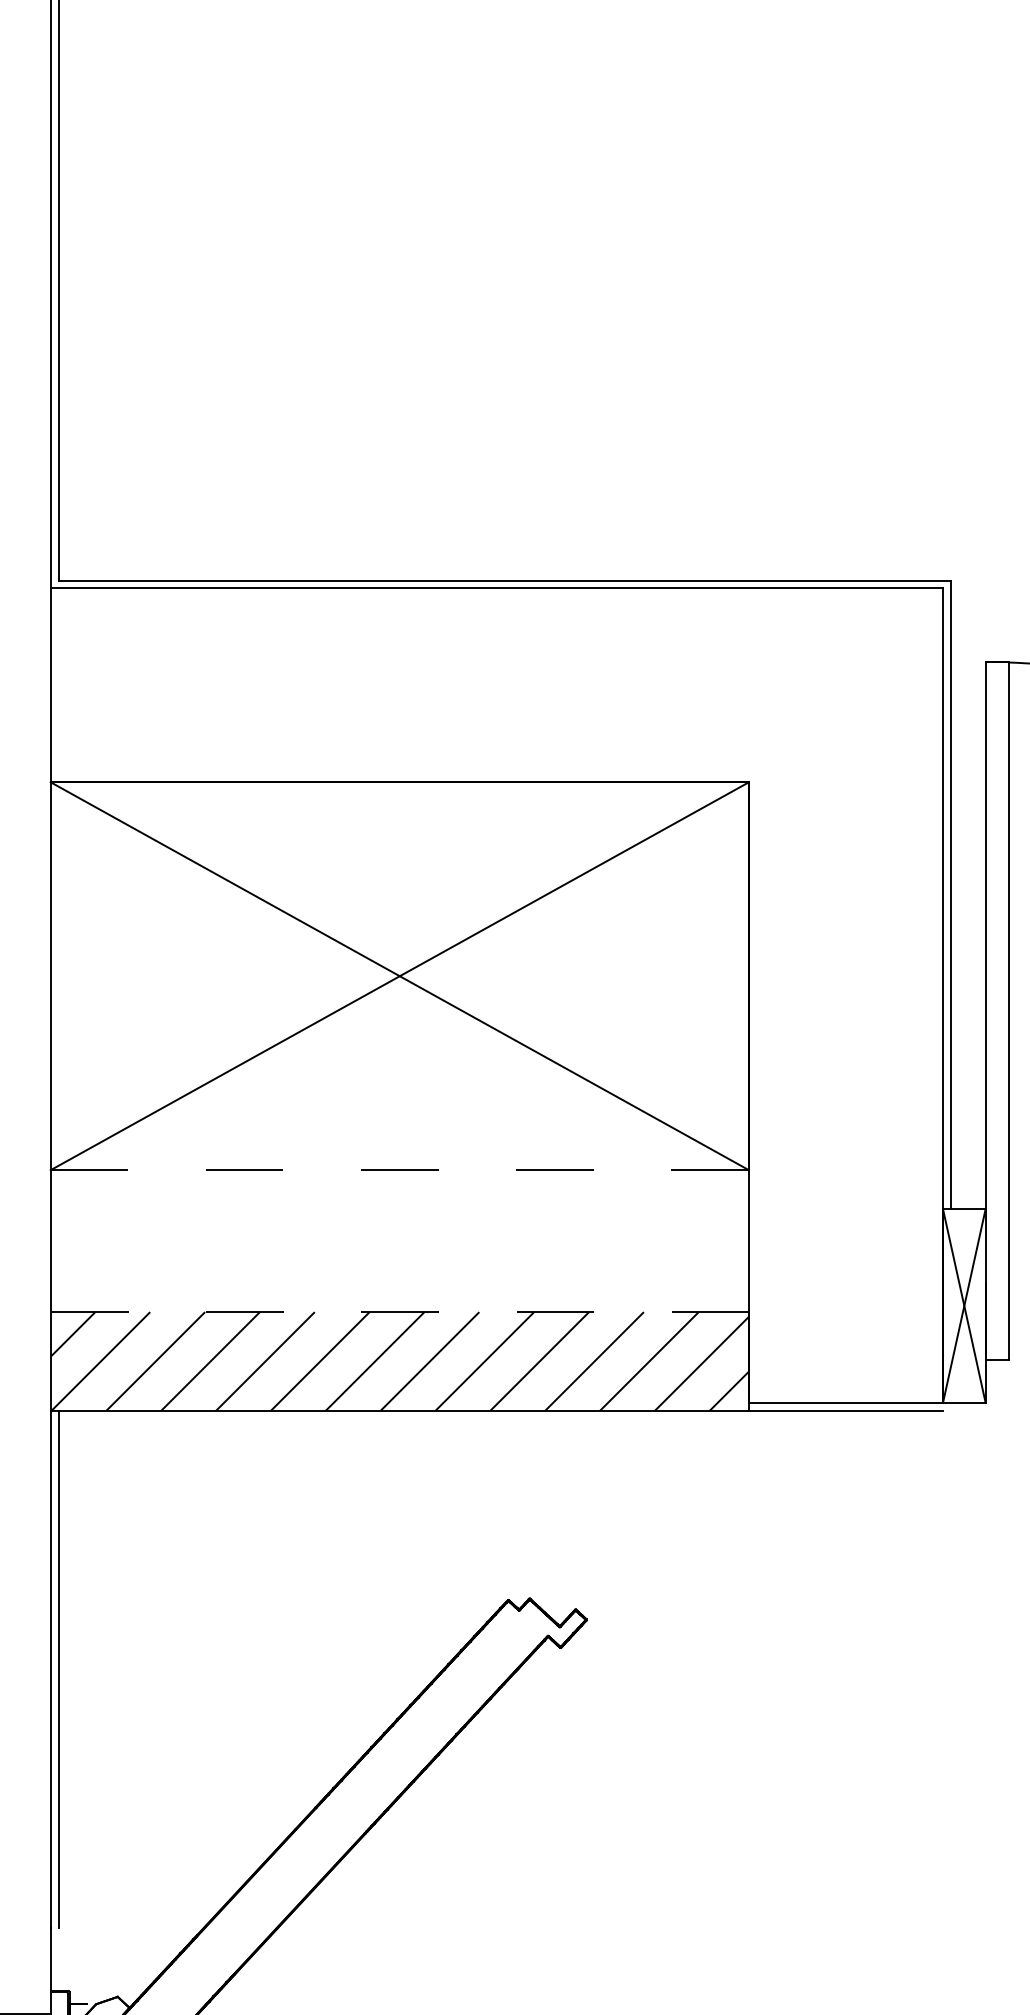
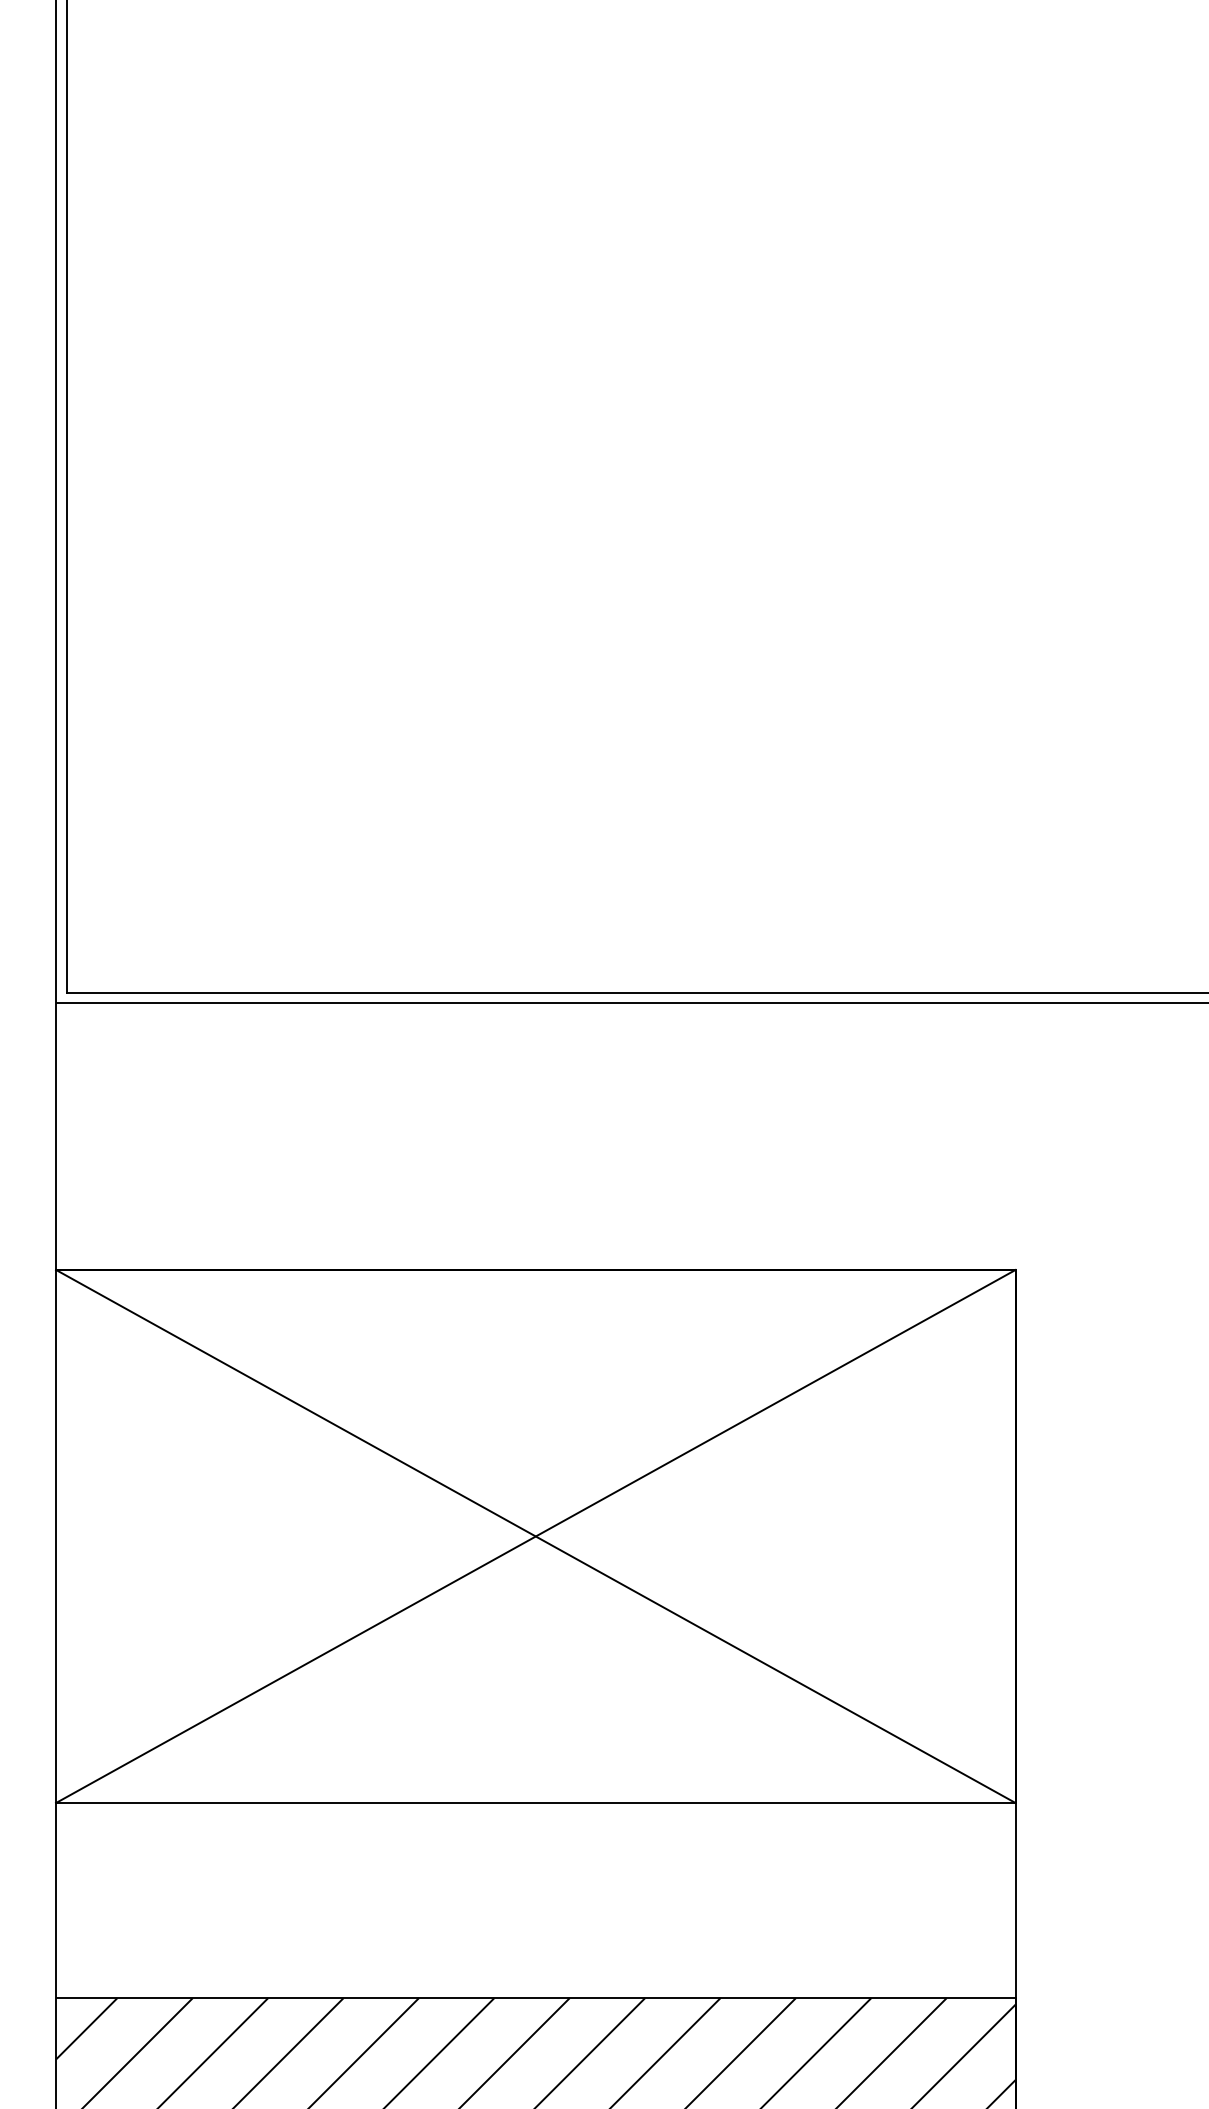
line: (399, 1170) -> (535, 1803), dashed -> solid
line: (399, 1312) -> (535, 1998), dashed -> solid

